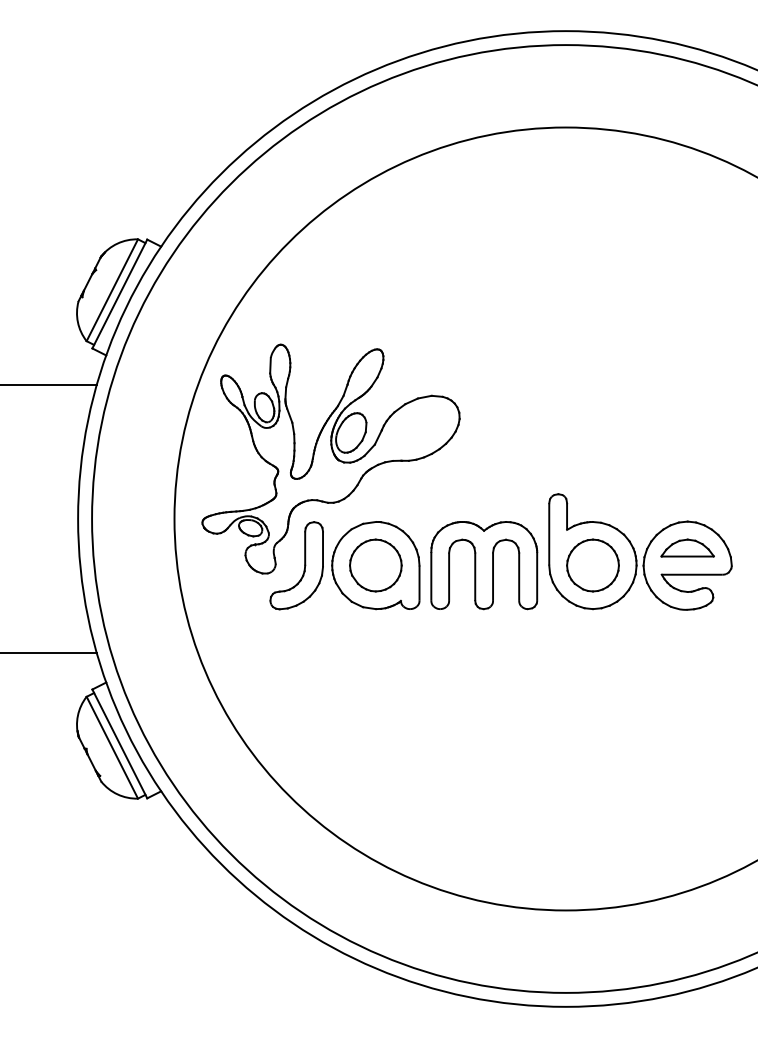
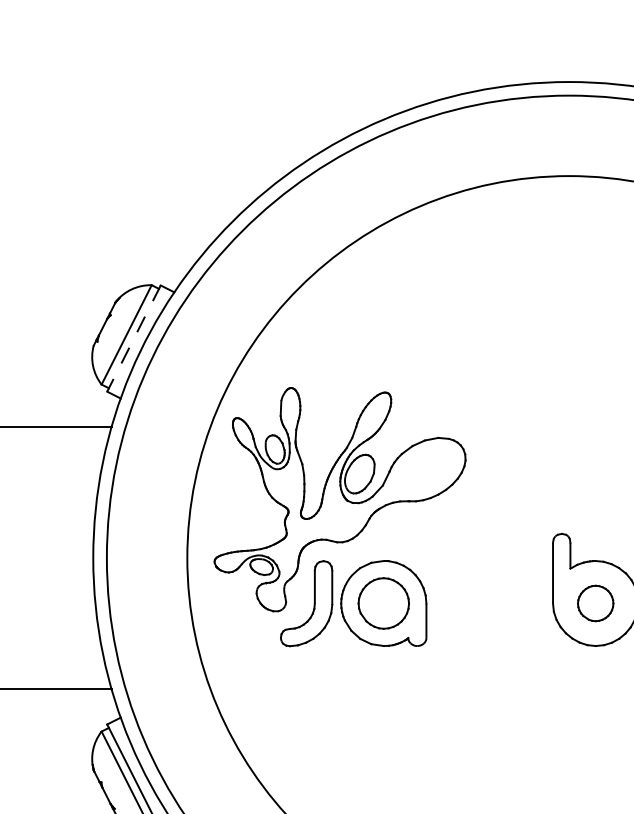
line: (119, 294) -> (133, 339), solid -> dashed
part: (484, 565) -> (489, 603), removed
part: (592, 565) -> (595, 603), size x0.7

